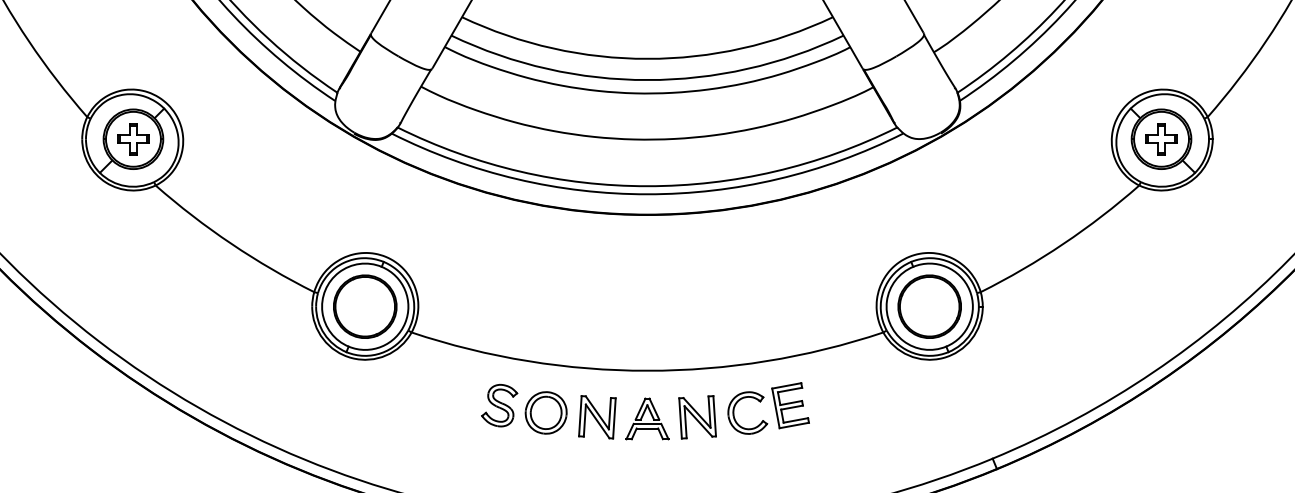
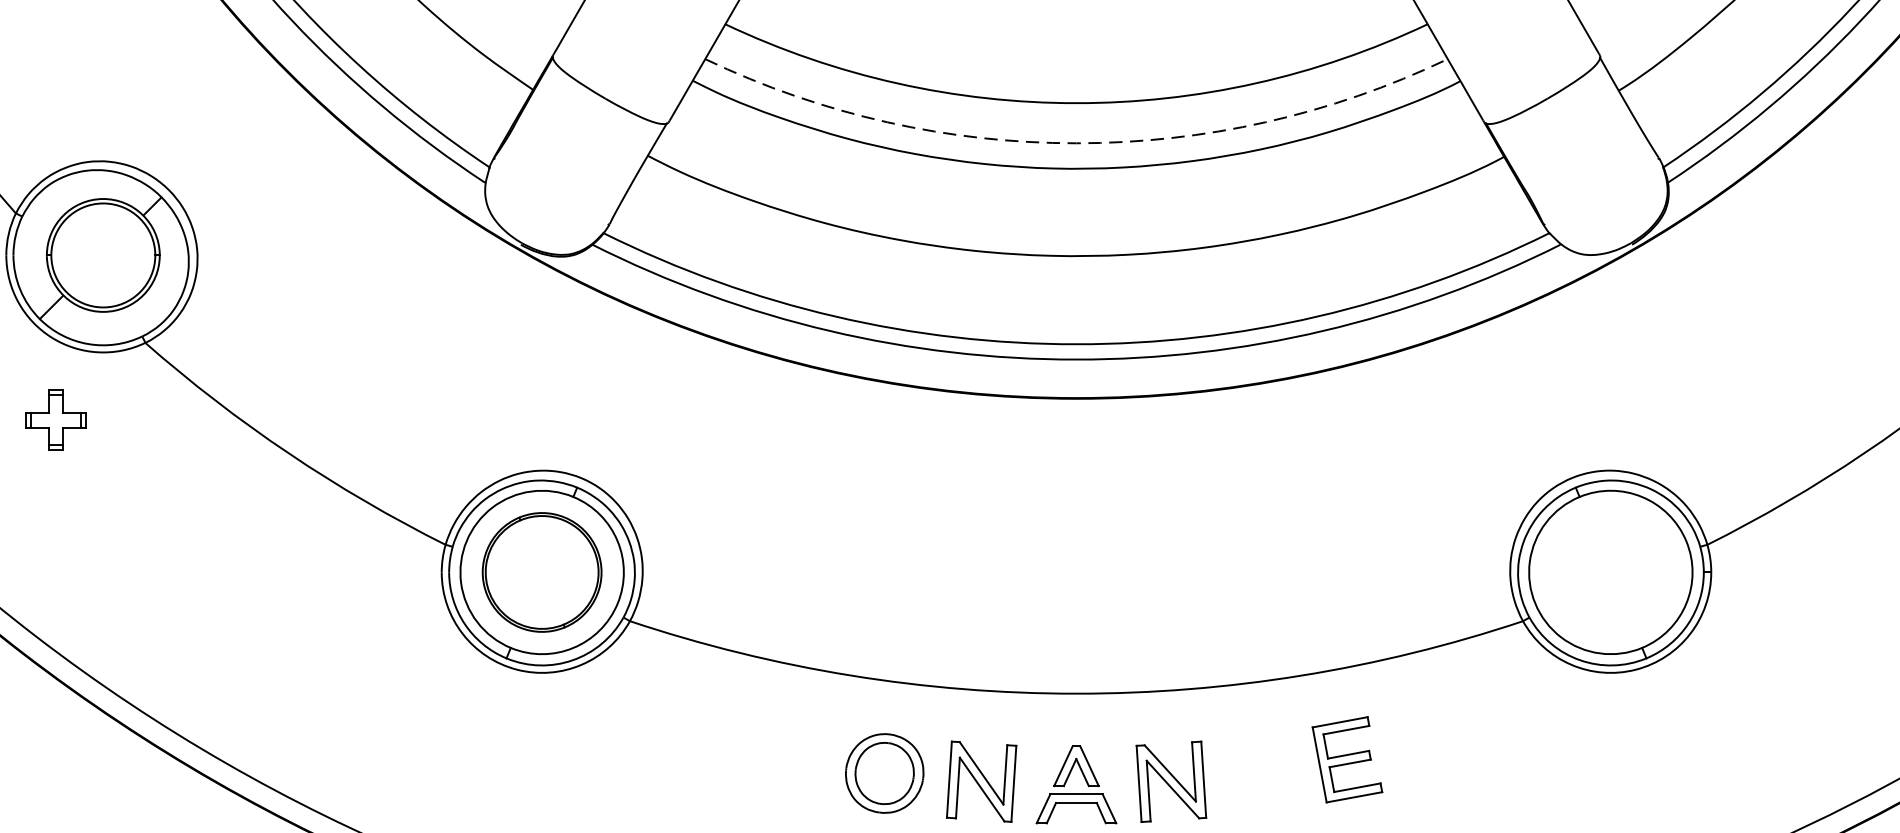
arc: (647, 80) -> (1076, 144), solid -> dashed
part: (133, 139) -> (56, 420), moved
part: (929, 306) -> (1610, 571), removed
part: (499, 405) -> (796, 759), removed
part: (735, 407) -> (1243, 763), removed

